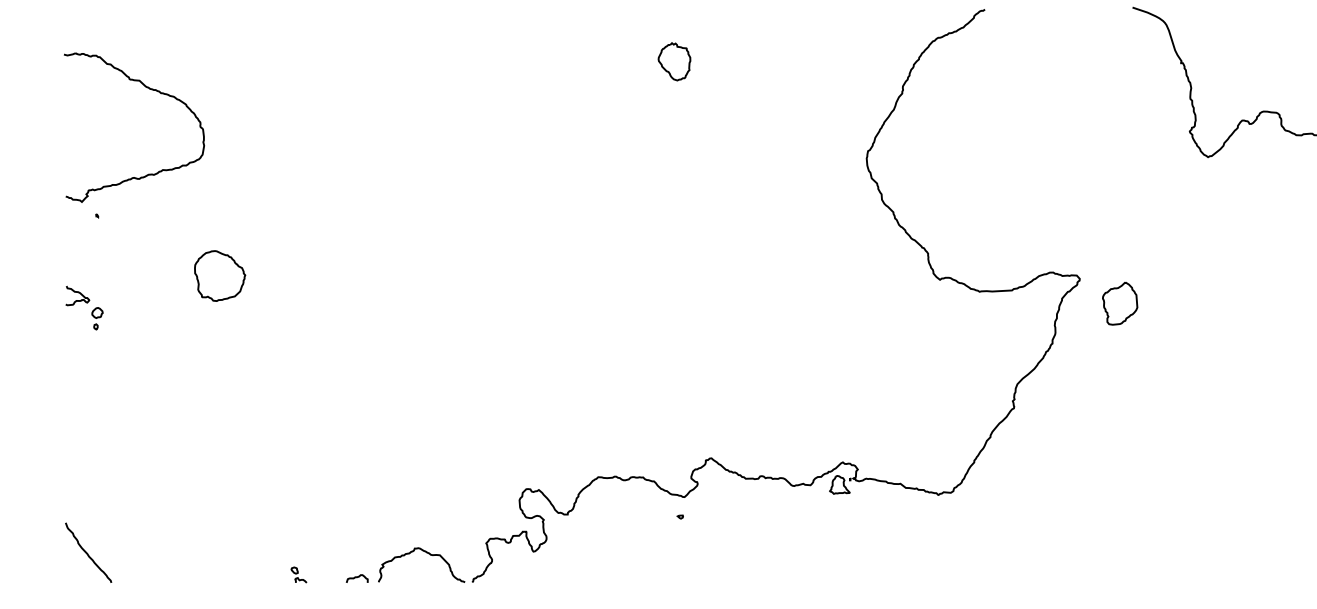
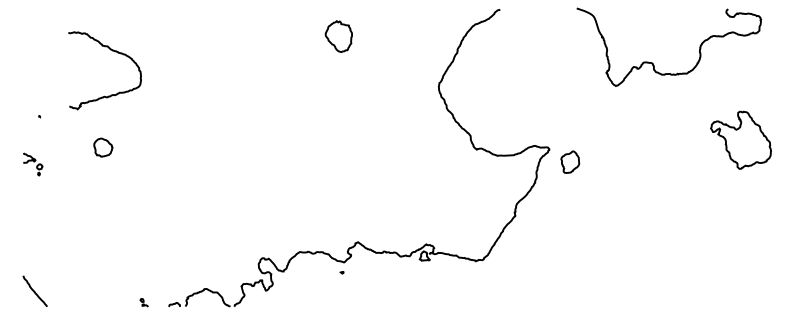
part: (675, 61) -> (339, 36), size x1.6
curve: (149, 90) -> (112, 51), moved
part: (220, 275) -> (103, 147), size x0.7

